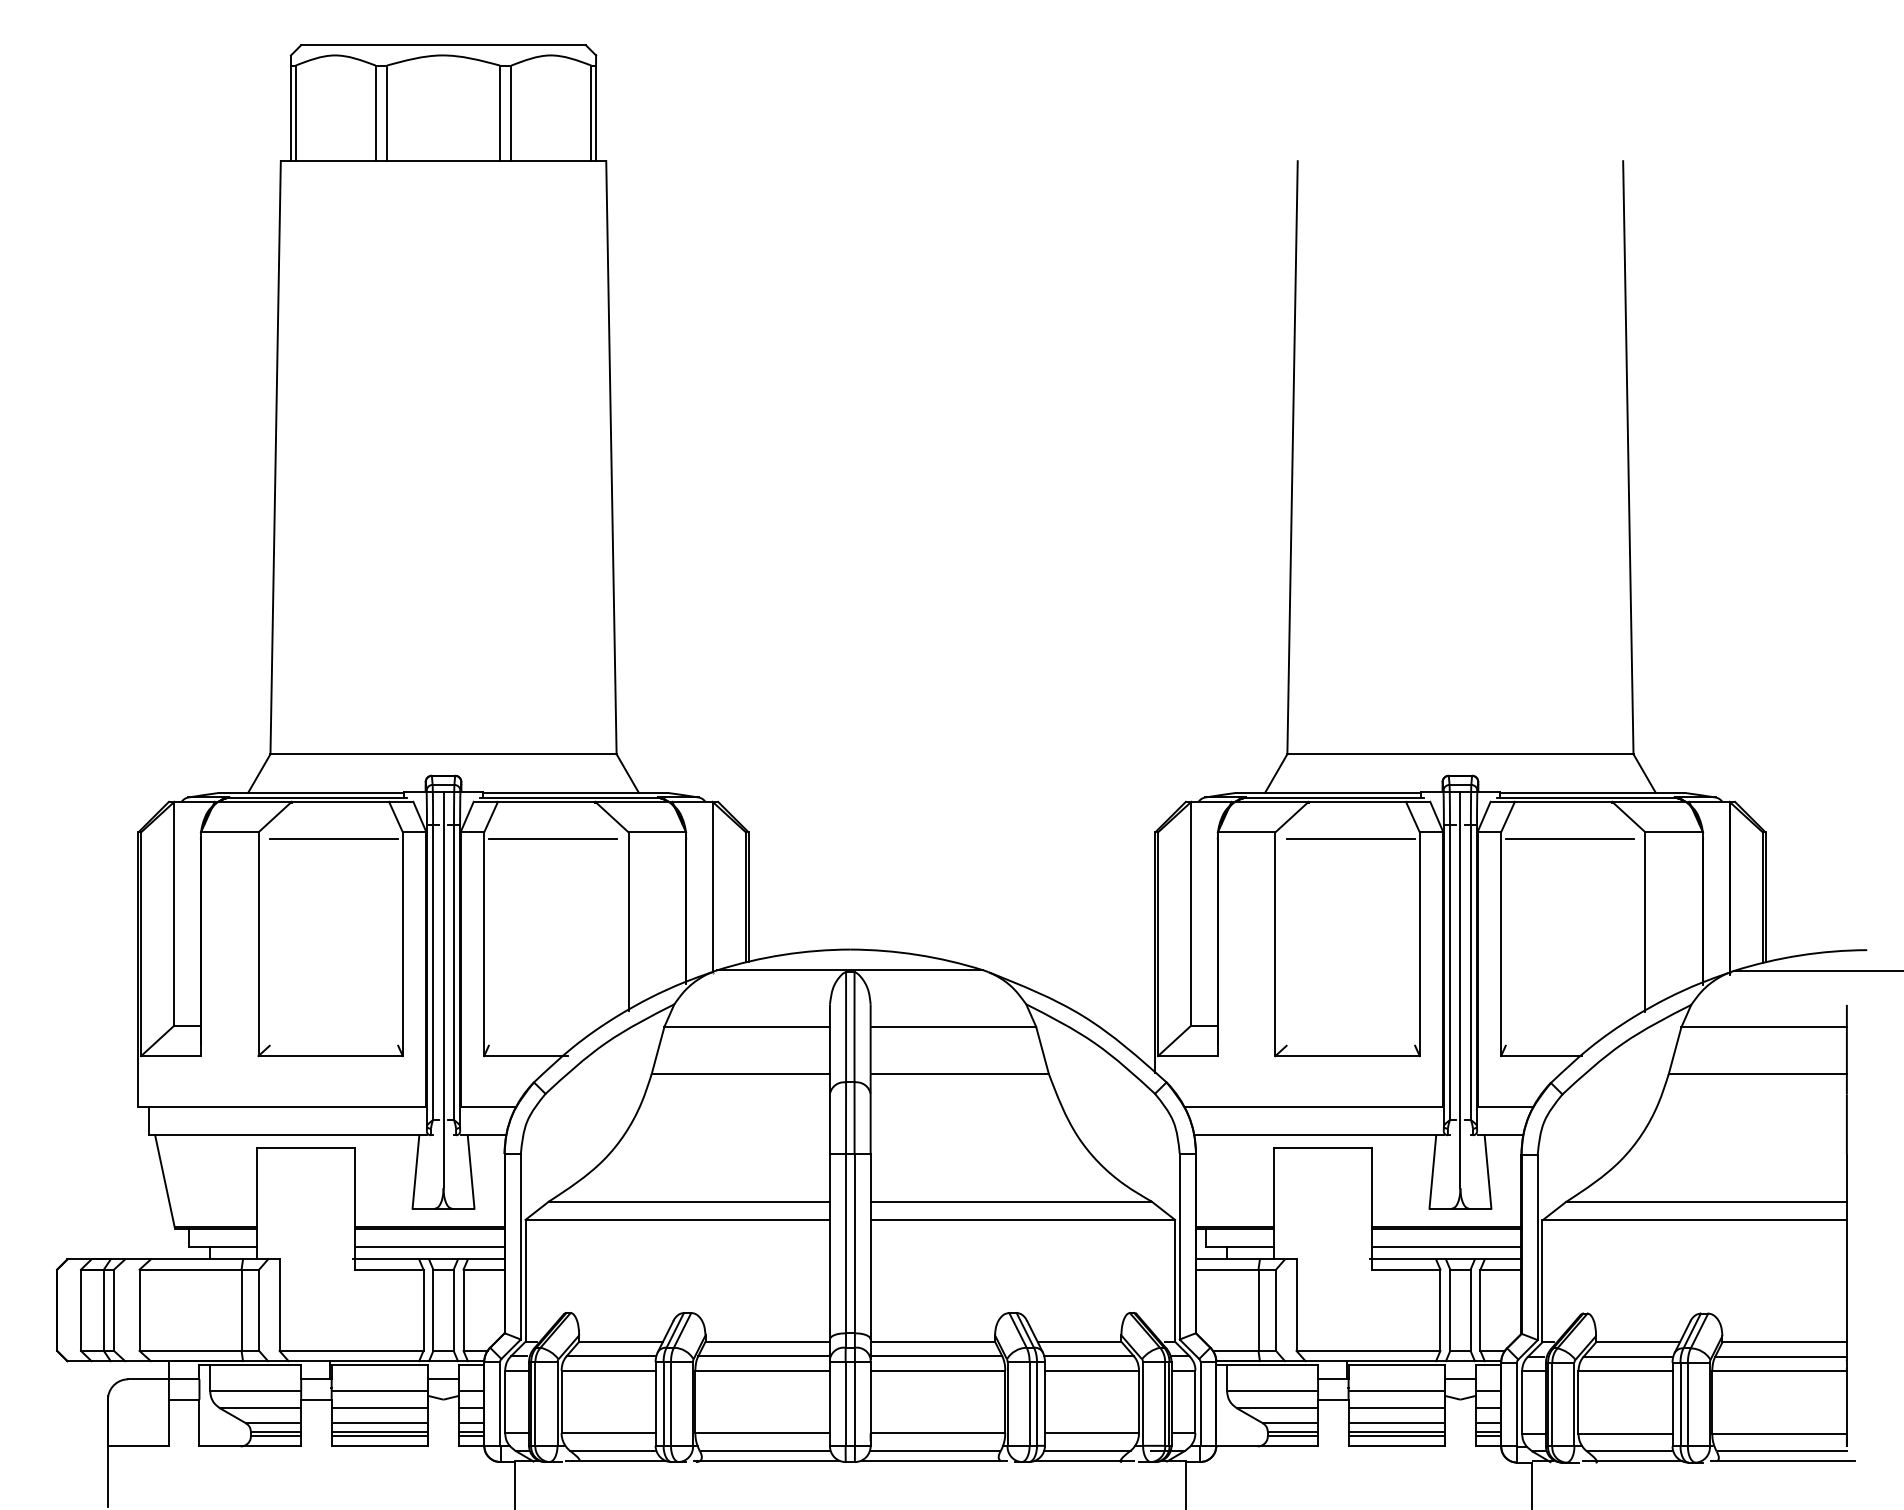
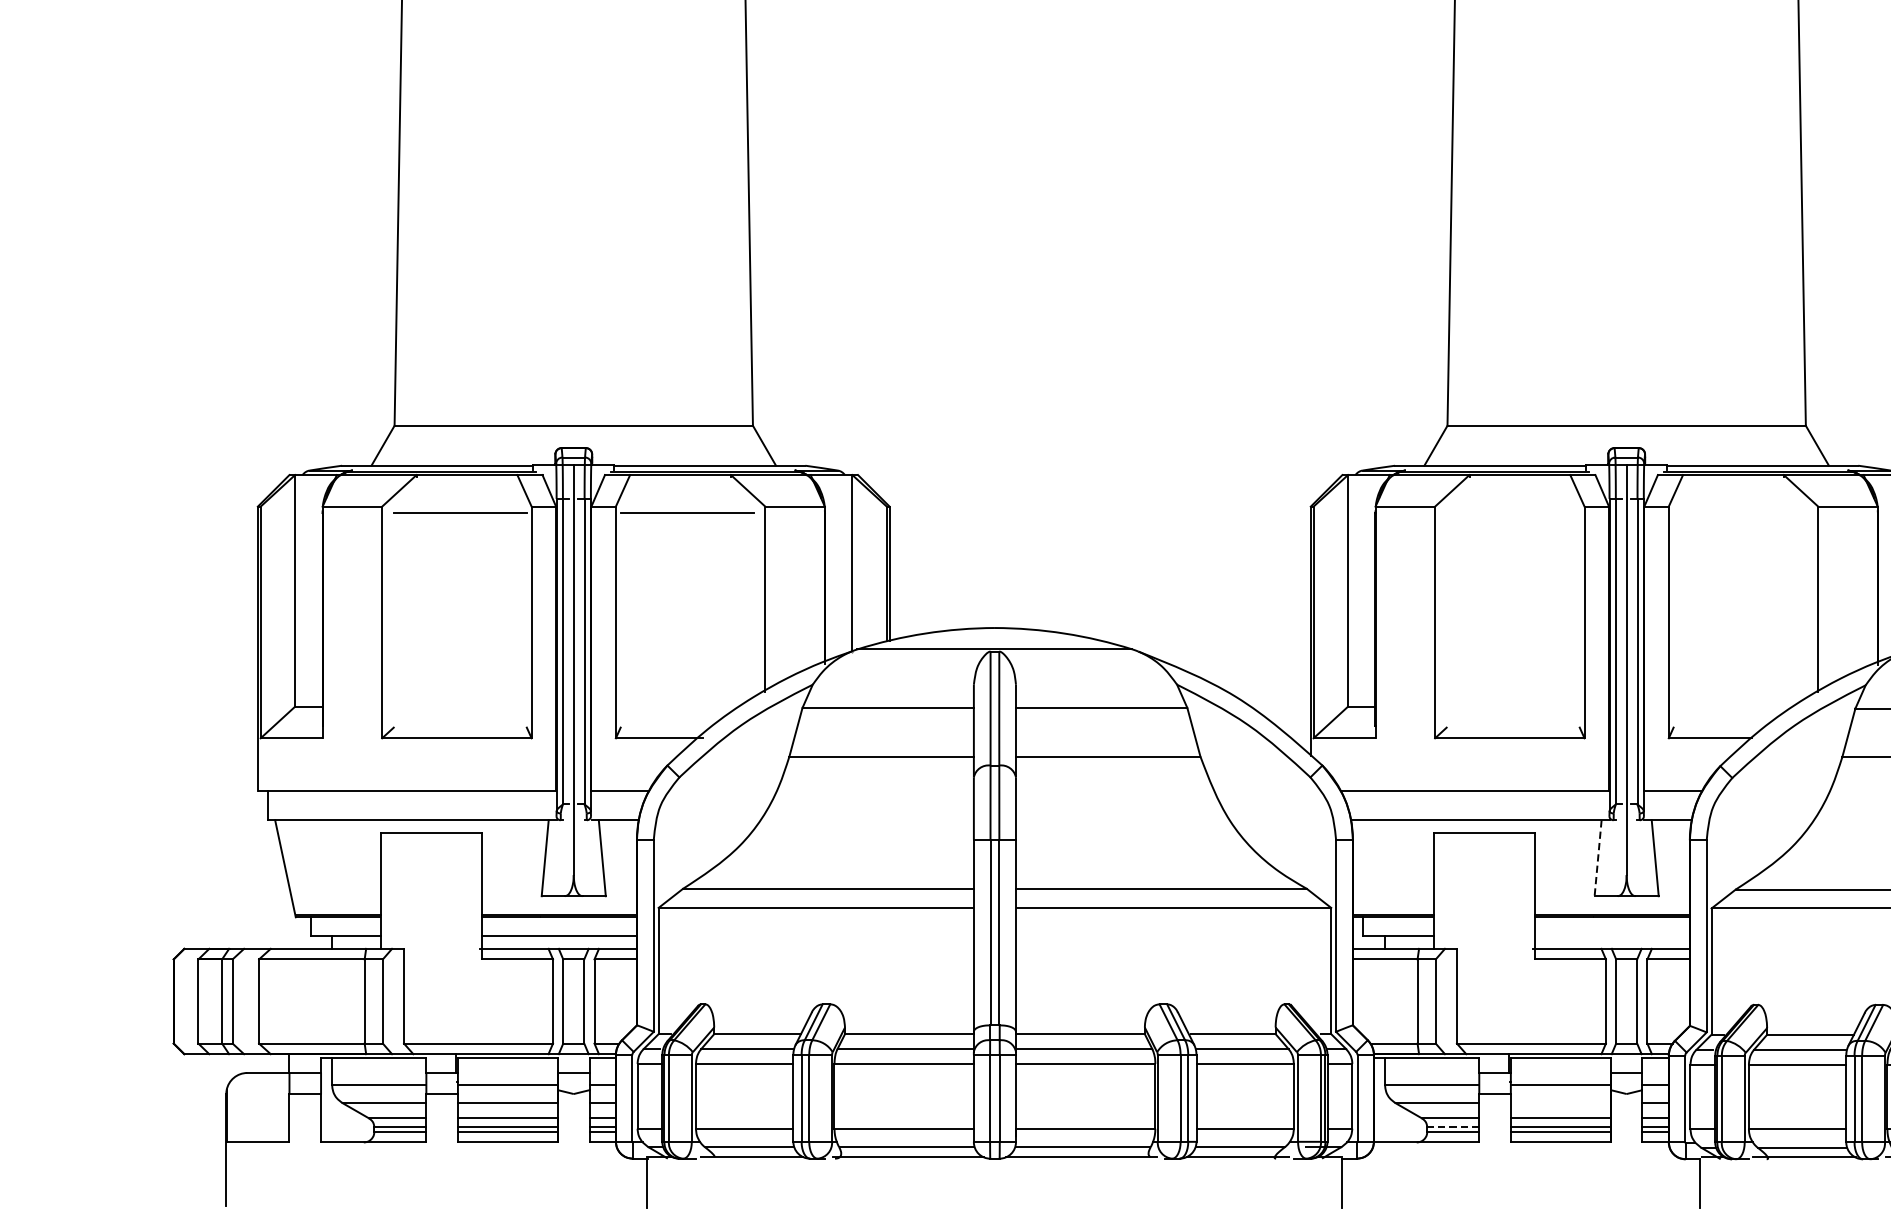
line: (1350, 838) -> (1512, 513), removed
line: (1569, 838) -> (1739, 513), removed
line: (1432, 1171) -> (1597, 857), solid -> dashed
line: (1446, 1247) -> (1612, 936), removed
line: (1396, 1408) -> (1560, 1103), removed
line: (1292, 1431) -> (1452, 1126), solid -> dashed

